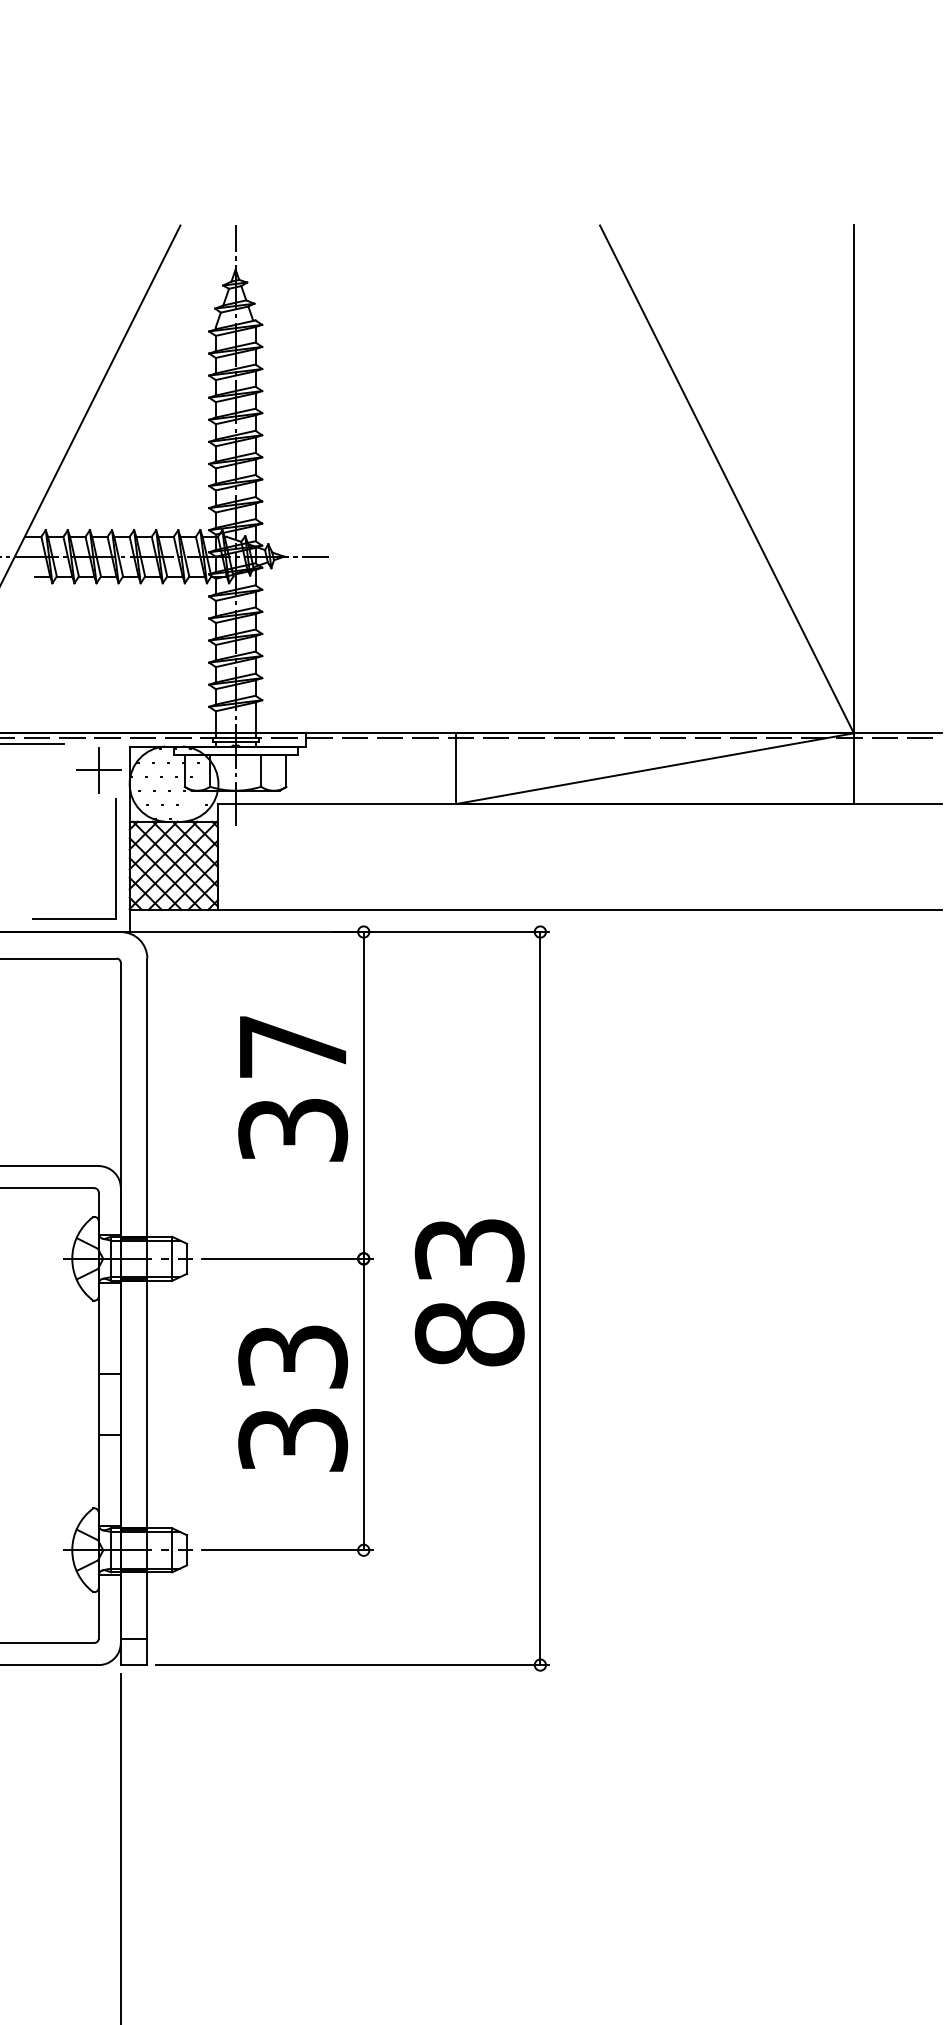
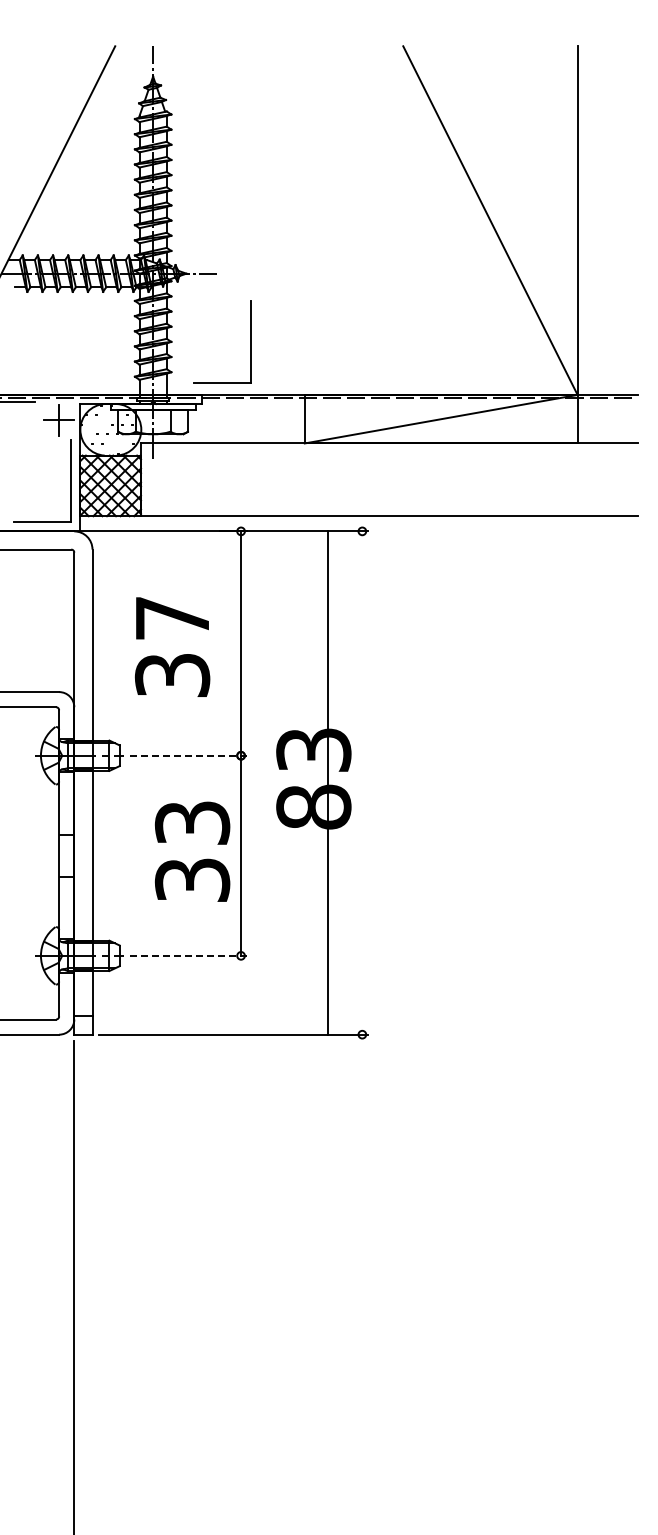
part: (377, 655) -> (250, 341), added
text: (292, 1088) -> (172, 646), moved
line: (287, 1258) -> (188, 755), solid -> dashed
line: (540, 1297) -> (328, 782), moved
line: (287, 1549) -> (188, 955), solid -> dashed

